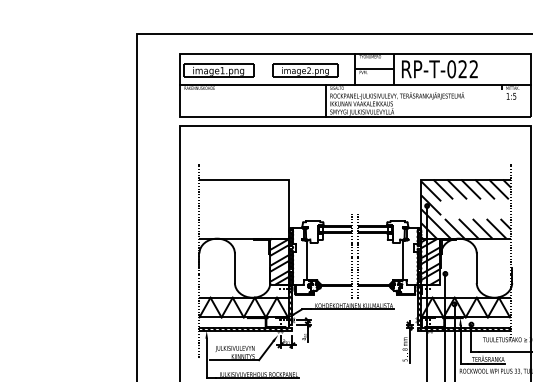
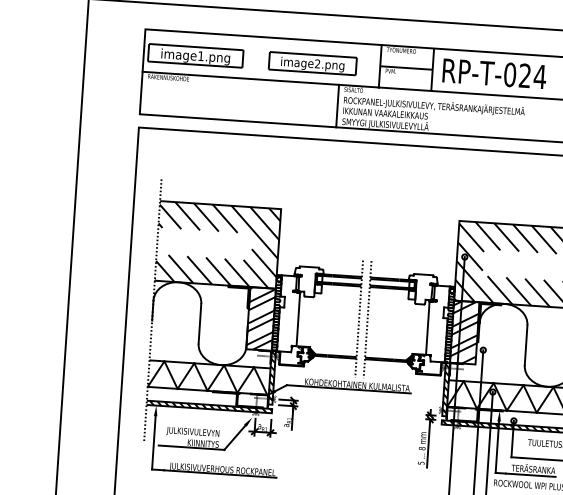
text: (473, 69) -> (539, 77), RP-T-022 -> RP-T-024
hatch: (244, 208) -> (218, 244), added

